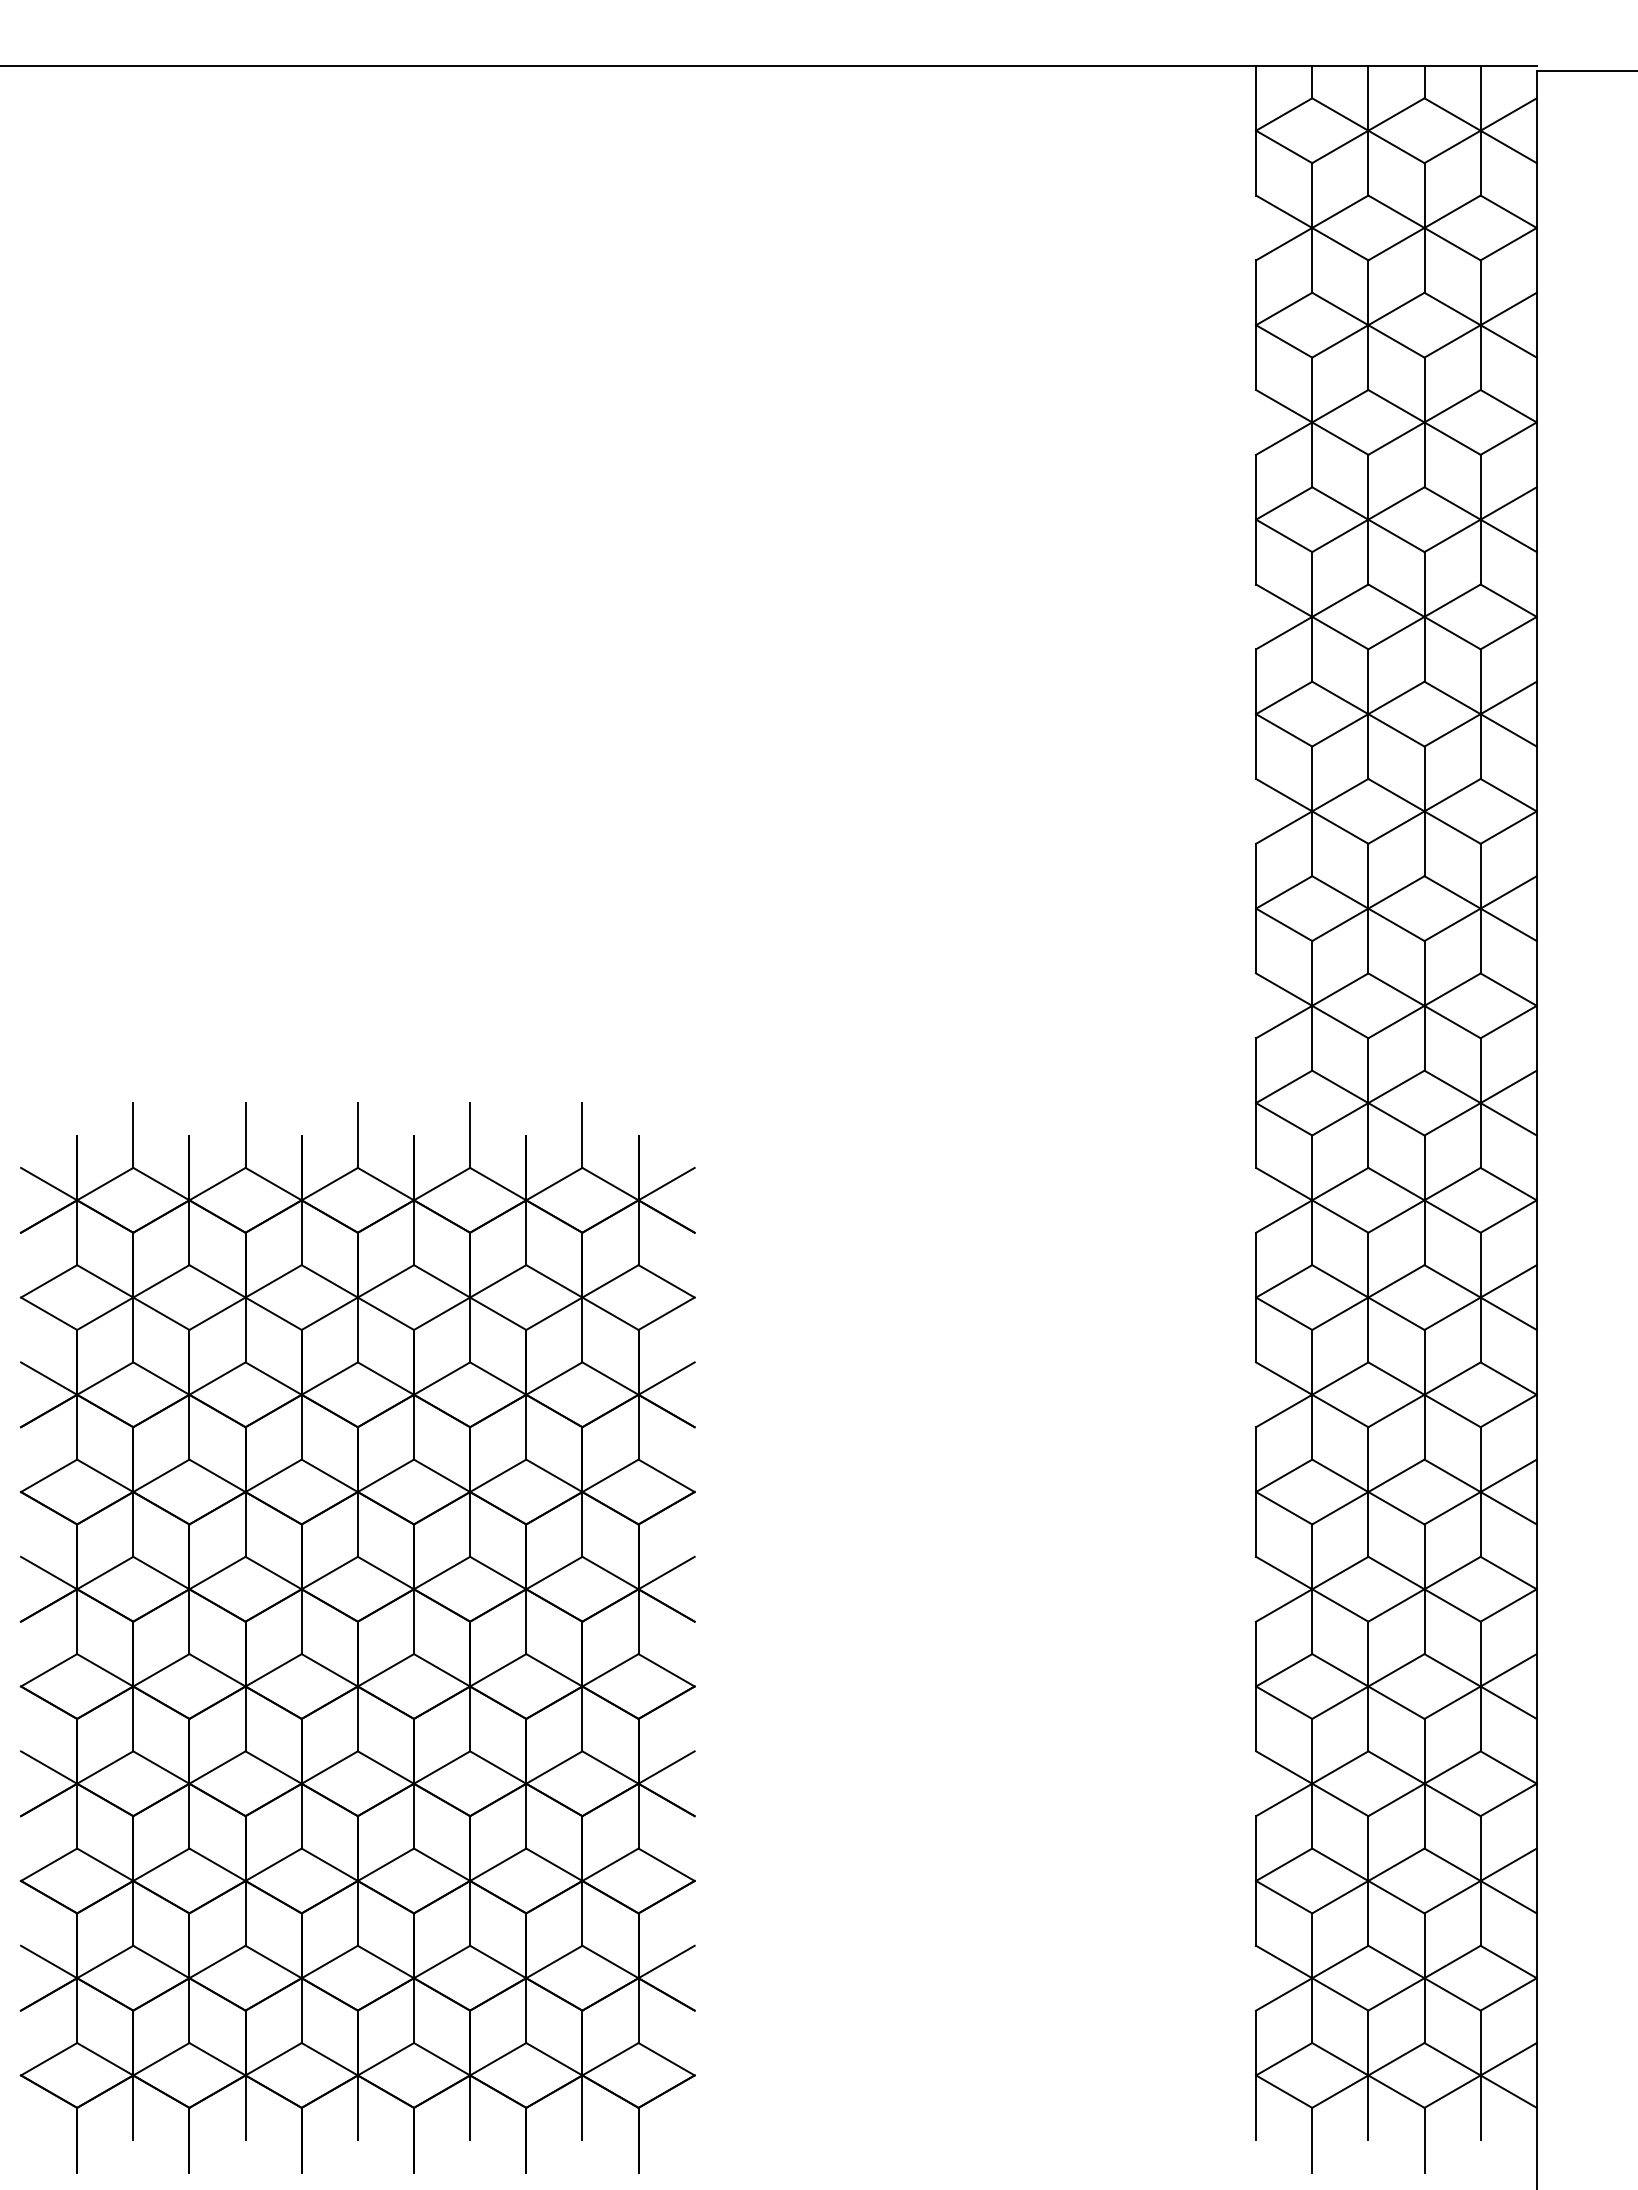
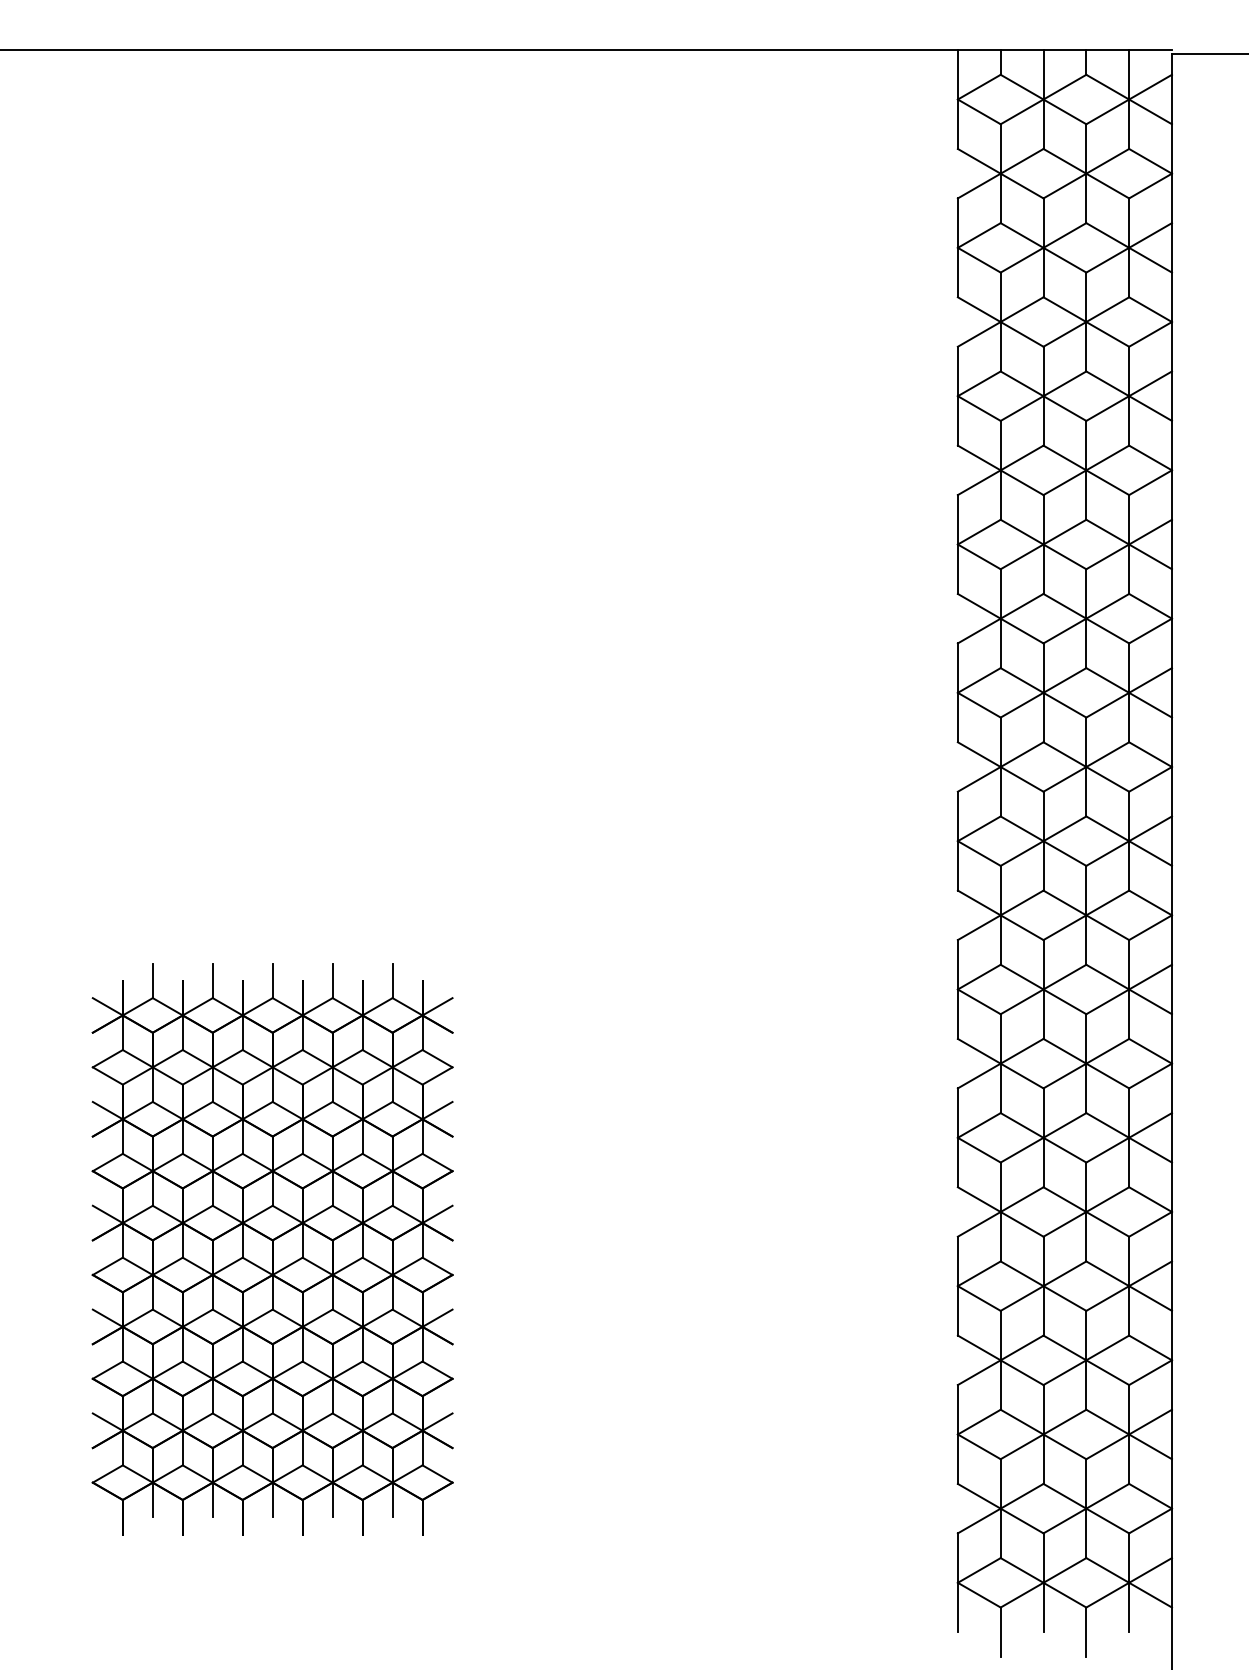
part: (357, 1637) -> (272, 1248), size x0.7

